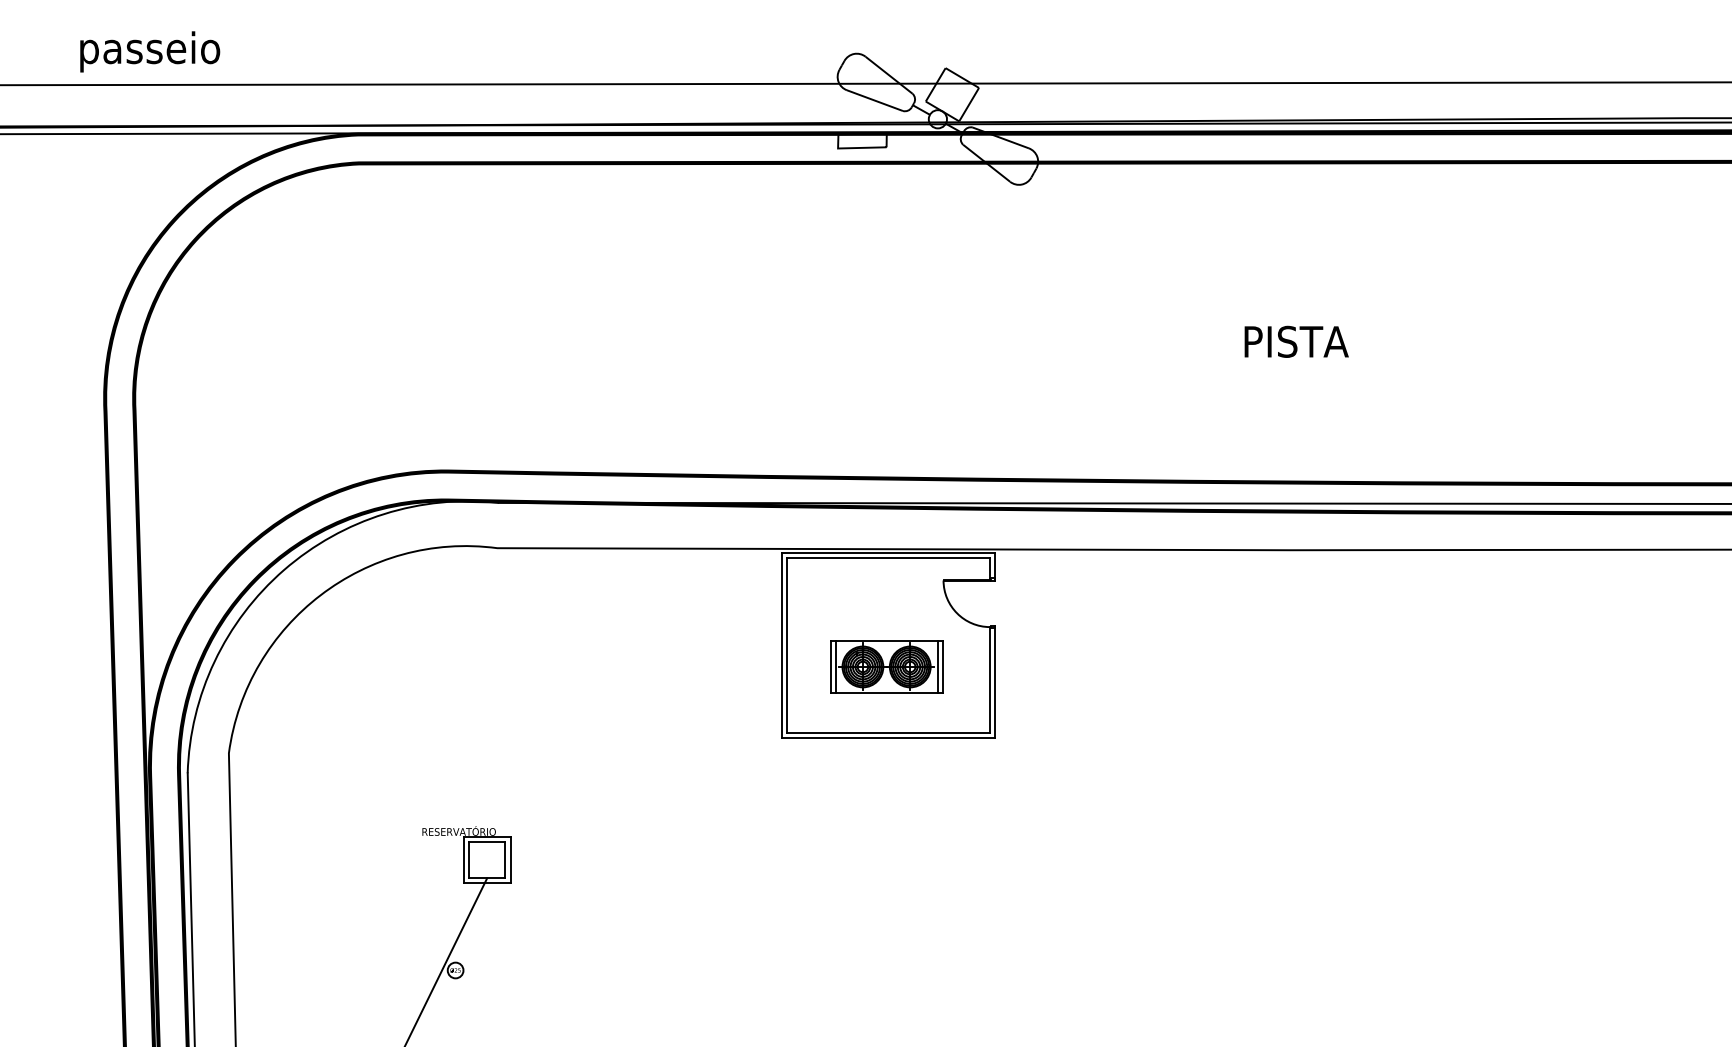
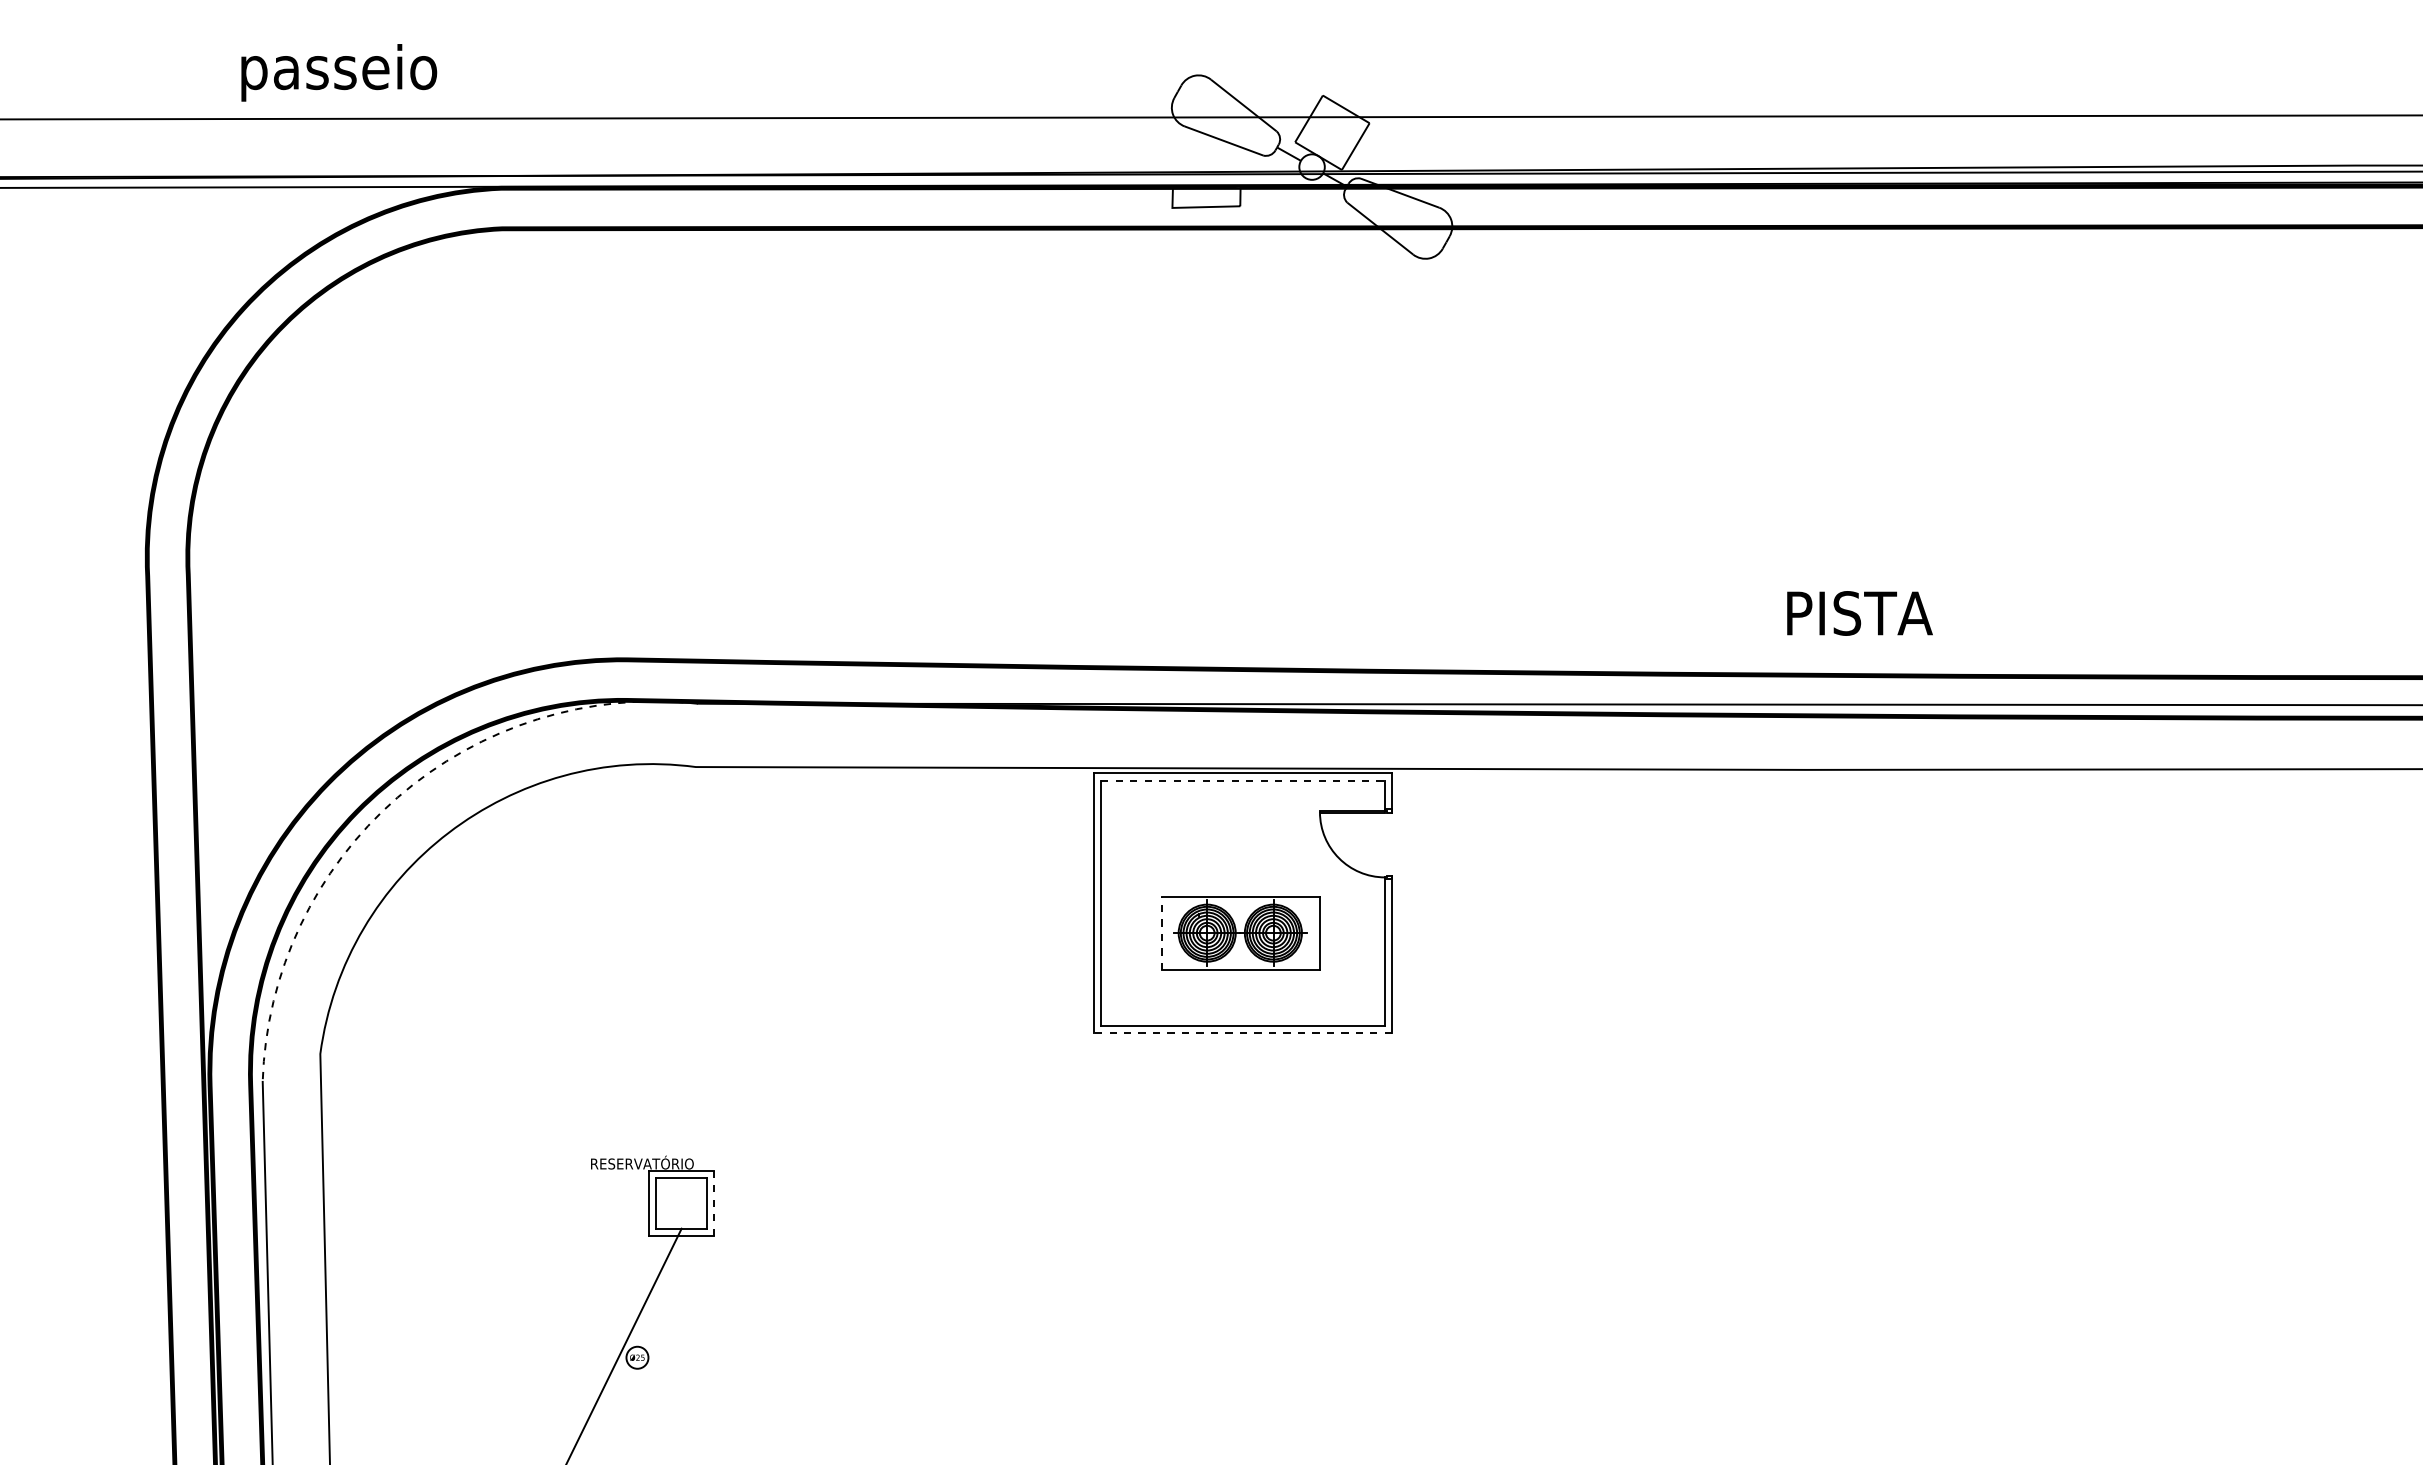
text: (150, 51) -> (339, 72), moved
text: (1296, 341) -> (1859, 613), moved
line: (888, 557) -> (1242, 780), solid -> dashed
arc: (284, 569) -> (397, 797), solid -> dashed
line: (830, 667) -> (1162, 933), solid -> dashed
line: (835, 667) -> (1169, 933), removed
line: (937, 667) -> (1311, 933), removed
line: (888, 738) -> (1242, 1033), solid -> dashed
line: (510, 860) -> (714, 1203), solid -> dashed

